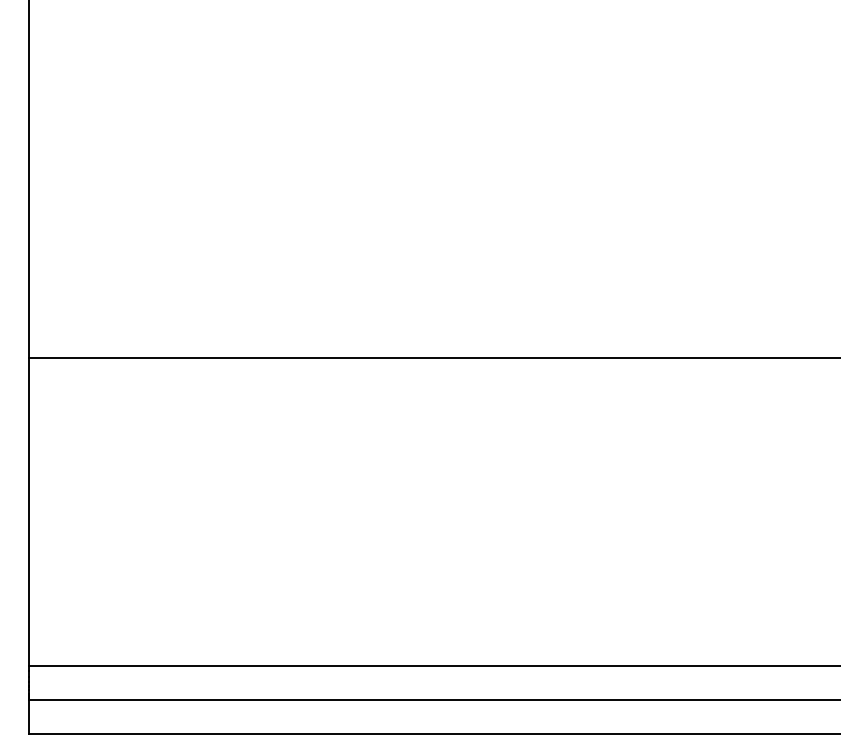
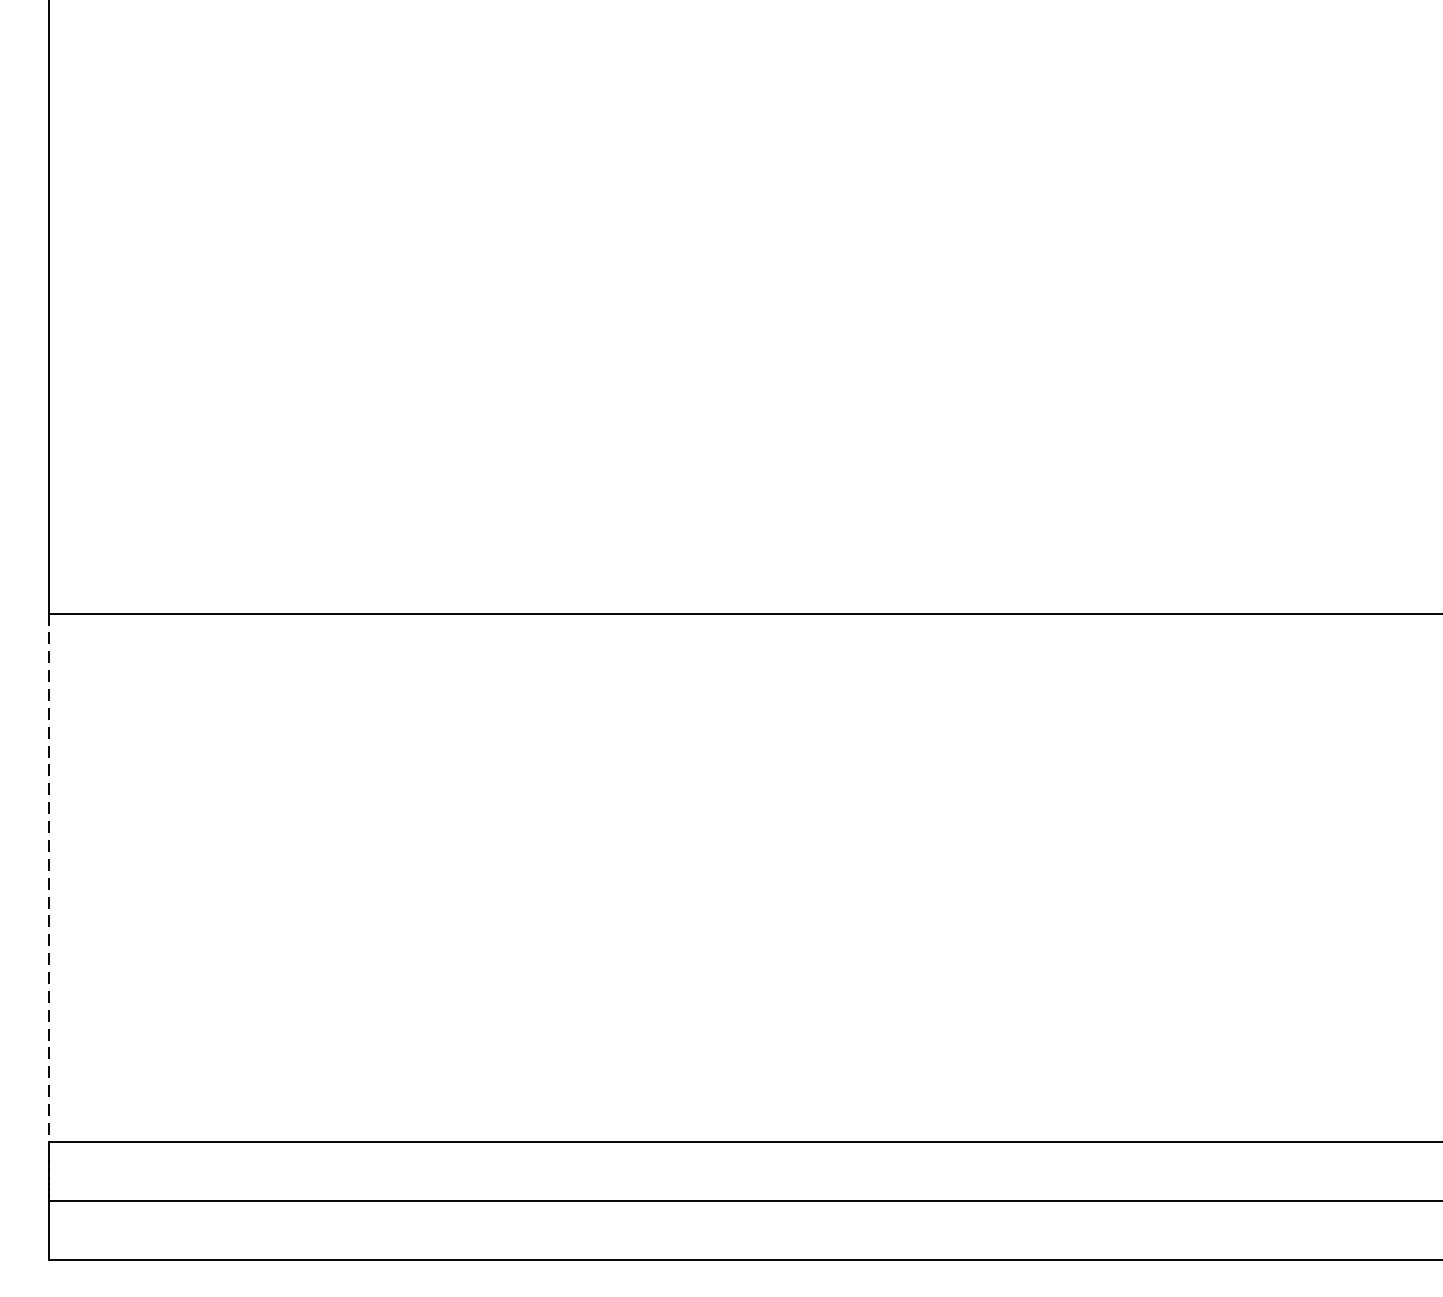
line: (28, 512) -> (49, 879), solid -> dashed

